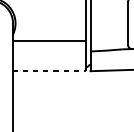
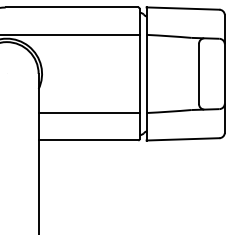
line: (48, 41) -> (88, 112), moved
line: (48, 71) -> (88, 140), dashed -> solid

